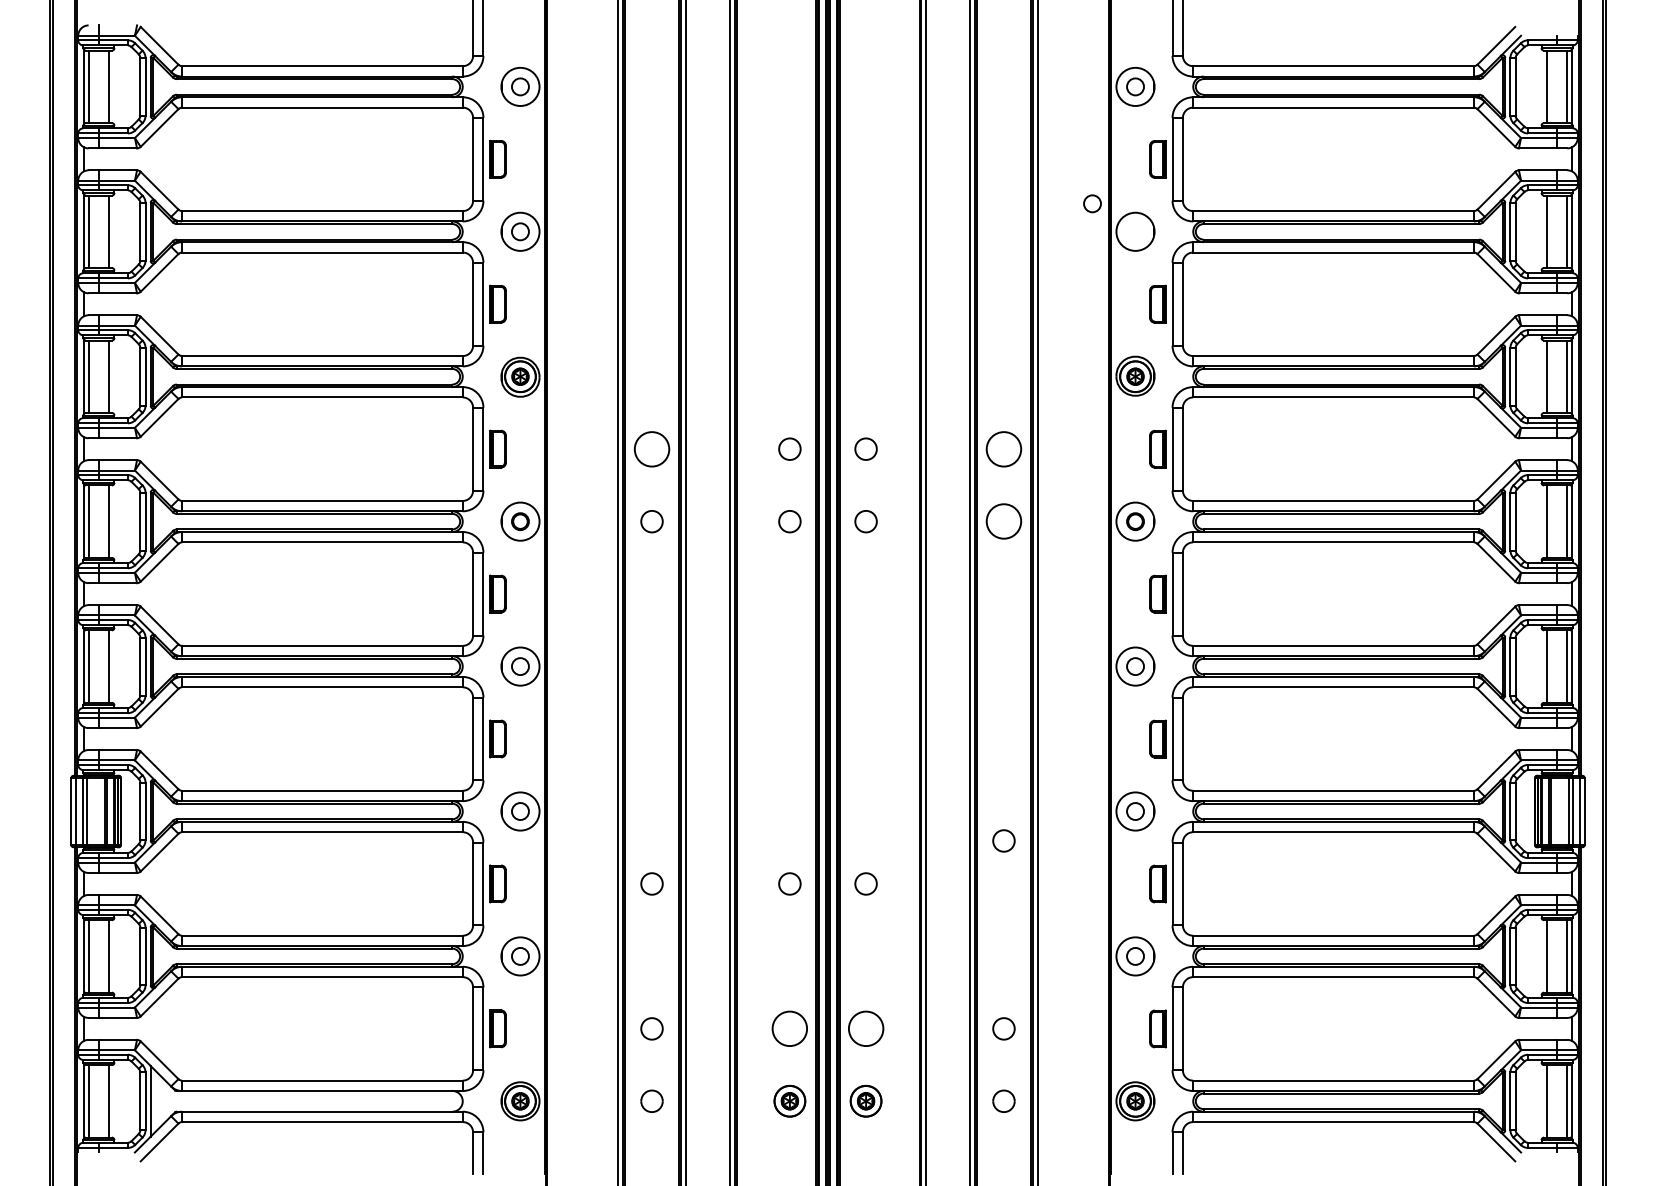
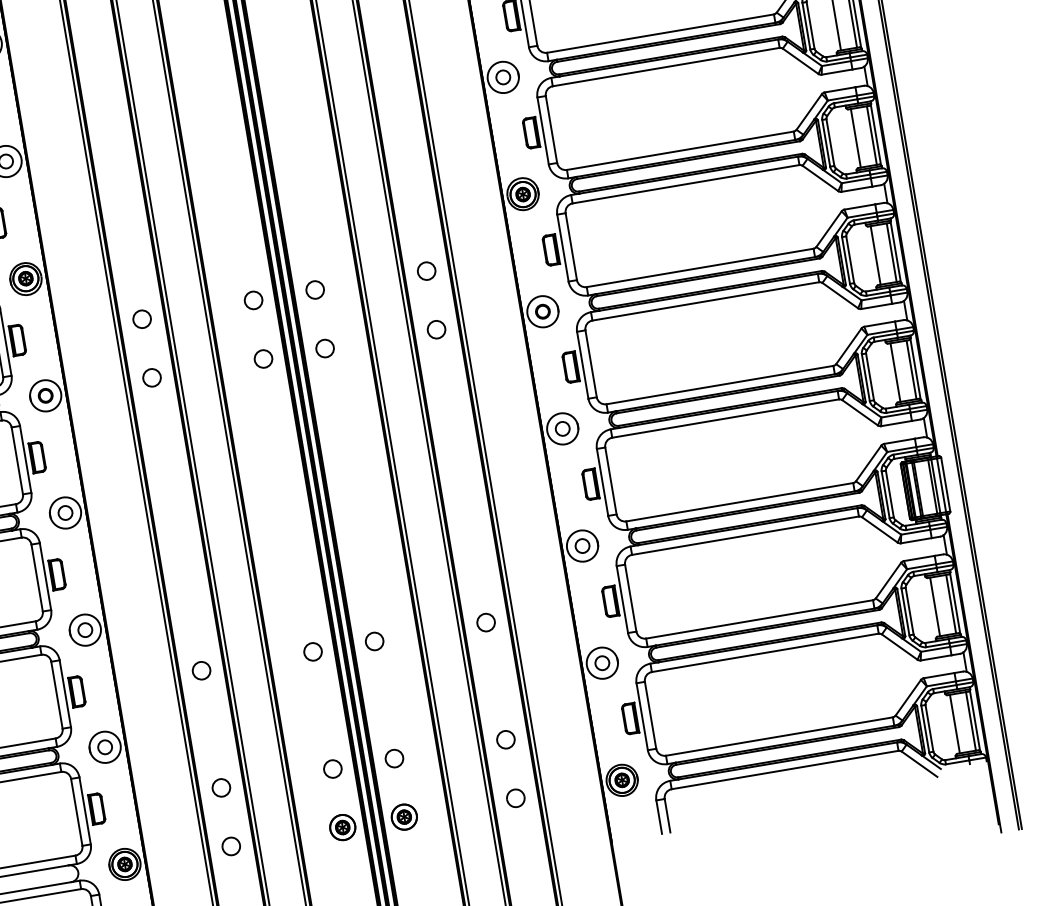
circle: (1092, 203) -> (503, 77), moved
circle: (651, 448) -> (141, 318), size x0.62
circle: (1003, 448) -> (426, 270), size x0.62
circle: (1003, 521) -> (436, 329), size x0.62
circle: (1003, 840) -> (485, 622), moved
circle: (789, 1028) -> (332, 768), size x0.62
circle: (865, 1028) -> (393, 758), size x0.62

